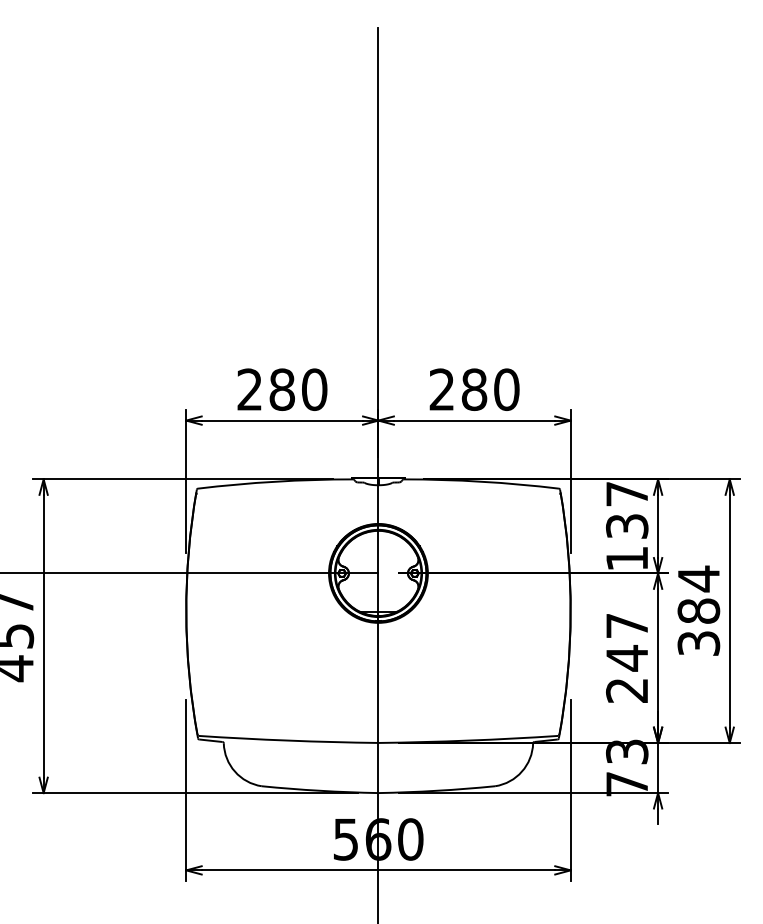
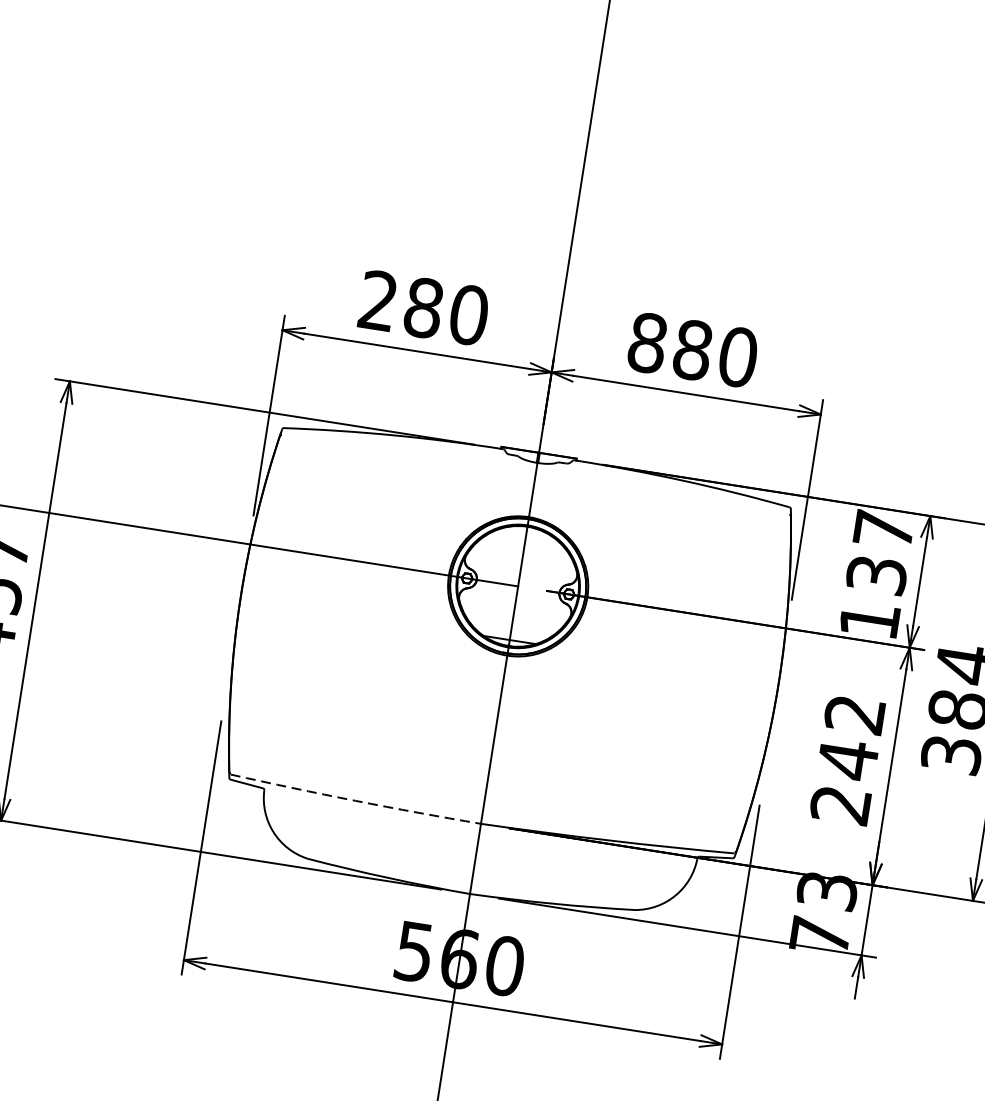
text: (441, 389) -> (646, 342), 280 -> 880
text: (626, 626) -> (853, 715), 247 -> 242
arc: (288, 740) -> (355, 800), solid -> dashed

